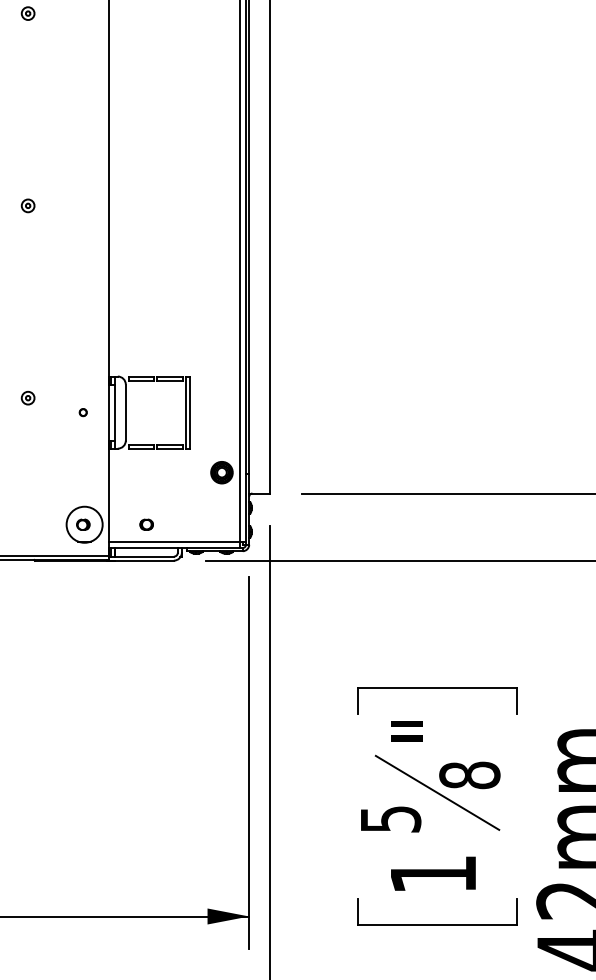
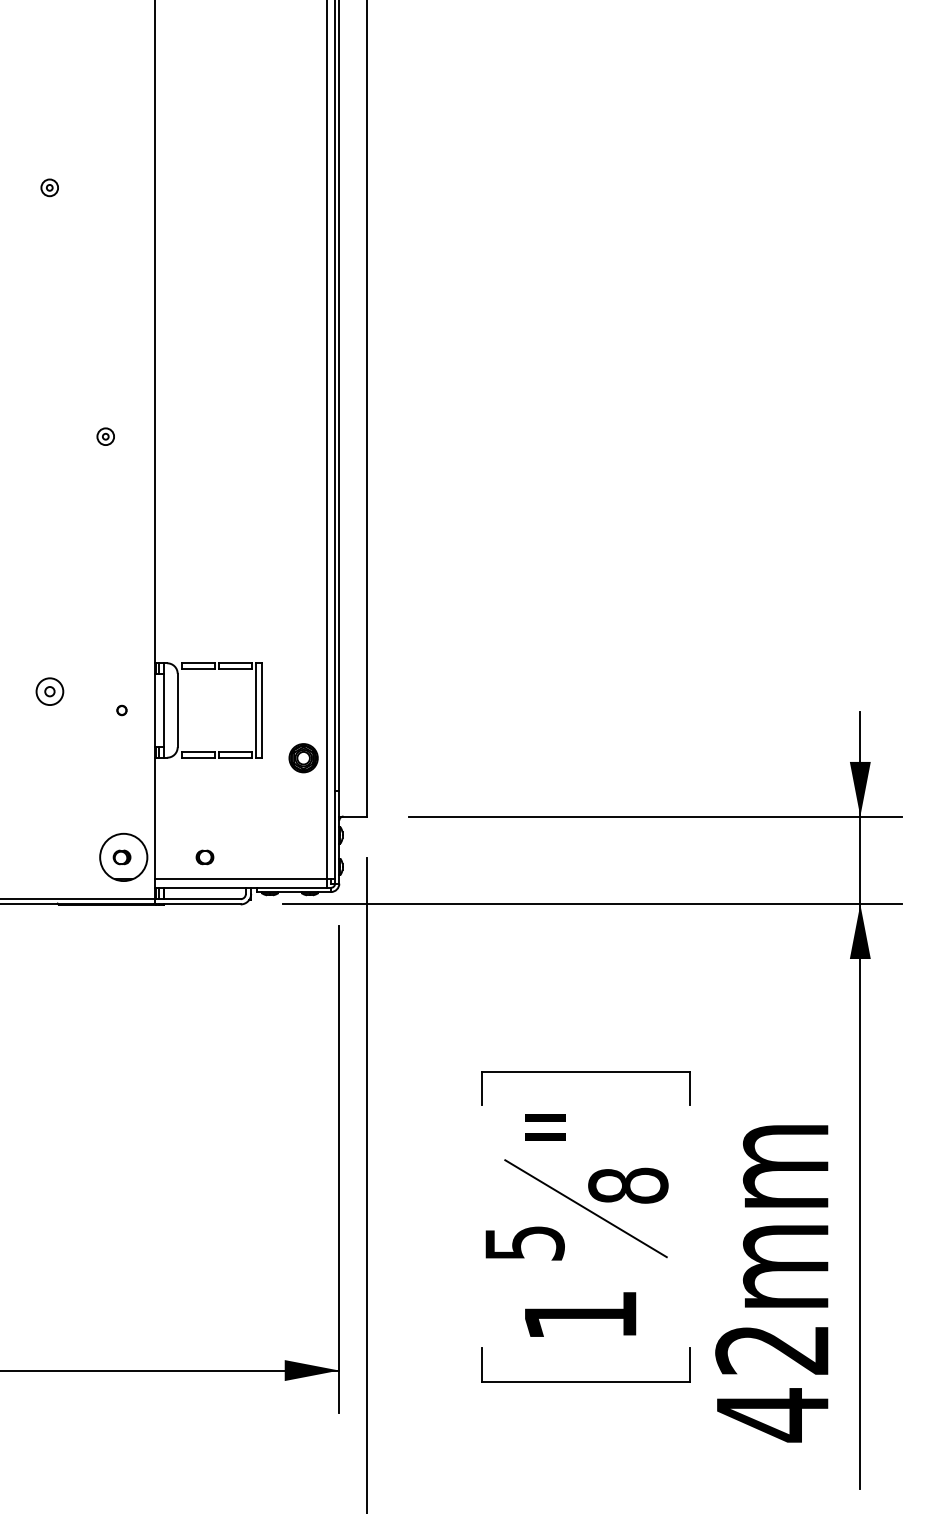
part: (27, 205) -> (105, 436), moved
part: (27, 398) -> (49, 691), size x1.6
part: (221, 472) -> (303, 758), moved

